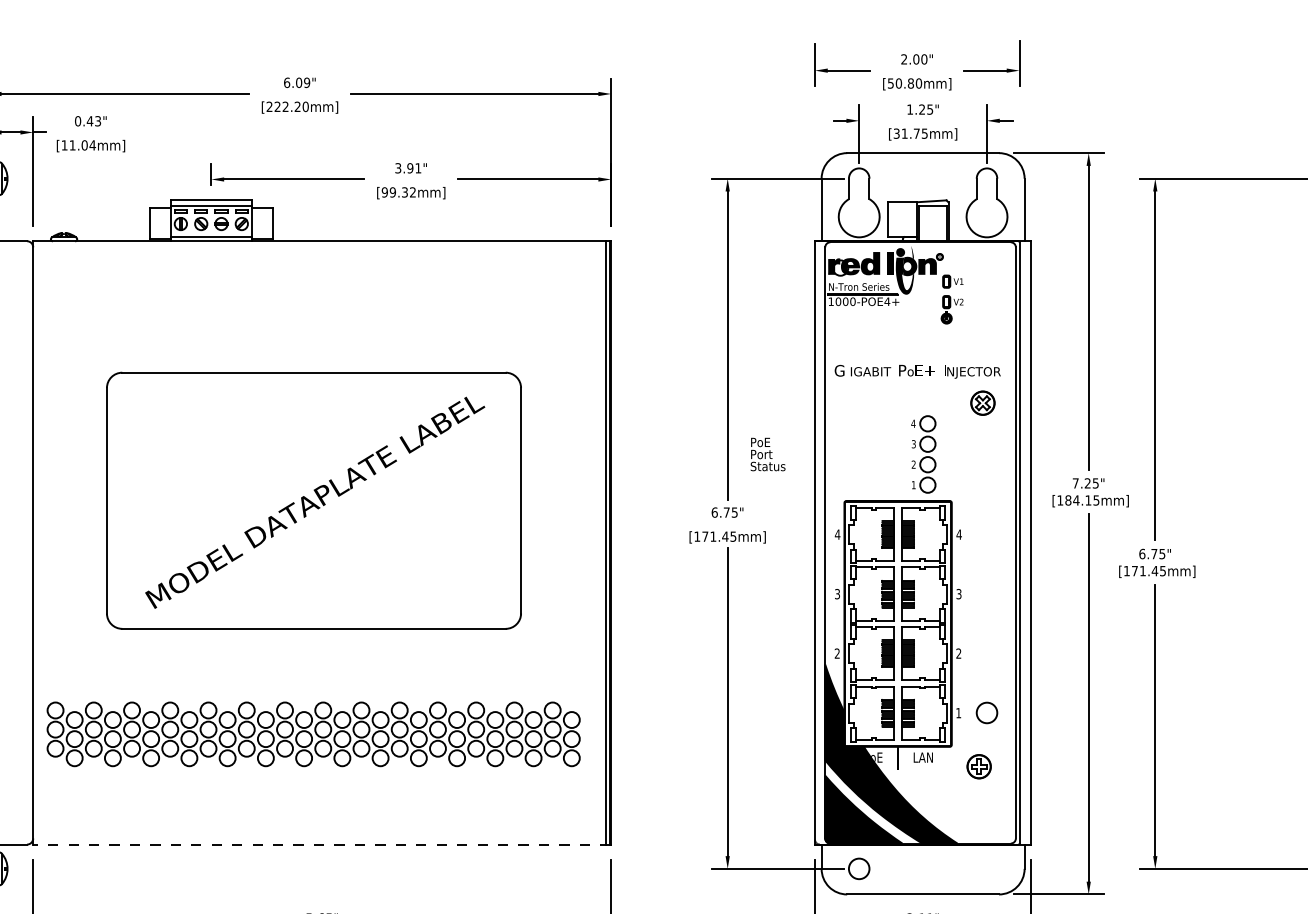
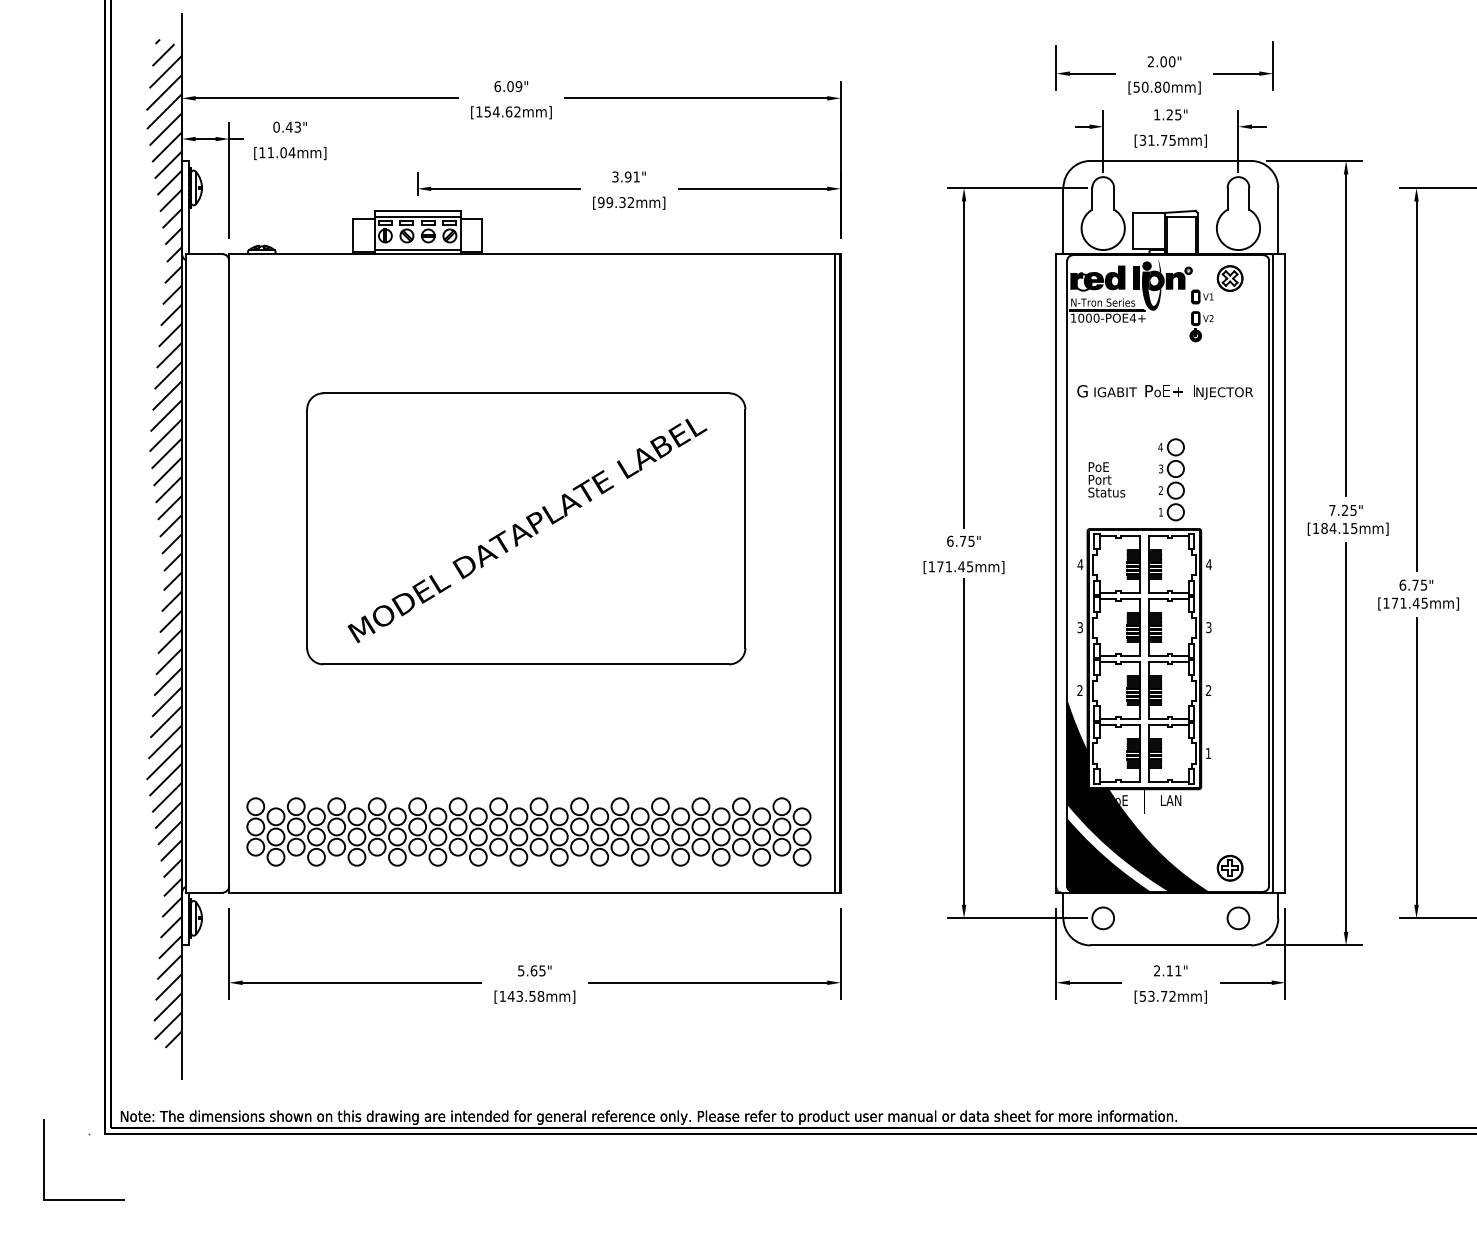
text: (287, 106) -> (498, 111), [222.20mm] -> [154.62mm]
part: (982, 403) -> (1229, 278), moved
text: (767, 454) -> (1106, 479), moved
circle: (987, 713) -> (1238, 918), moved
part: (313, 733) -> (528, 831), moved
part: (978, 766) -> (1229, 868), moved
line: (321, 844) -> (534, 892), dashed -> solid

